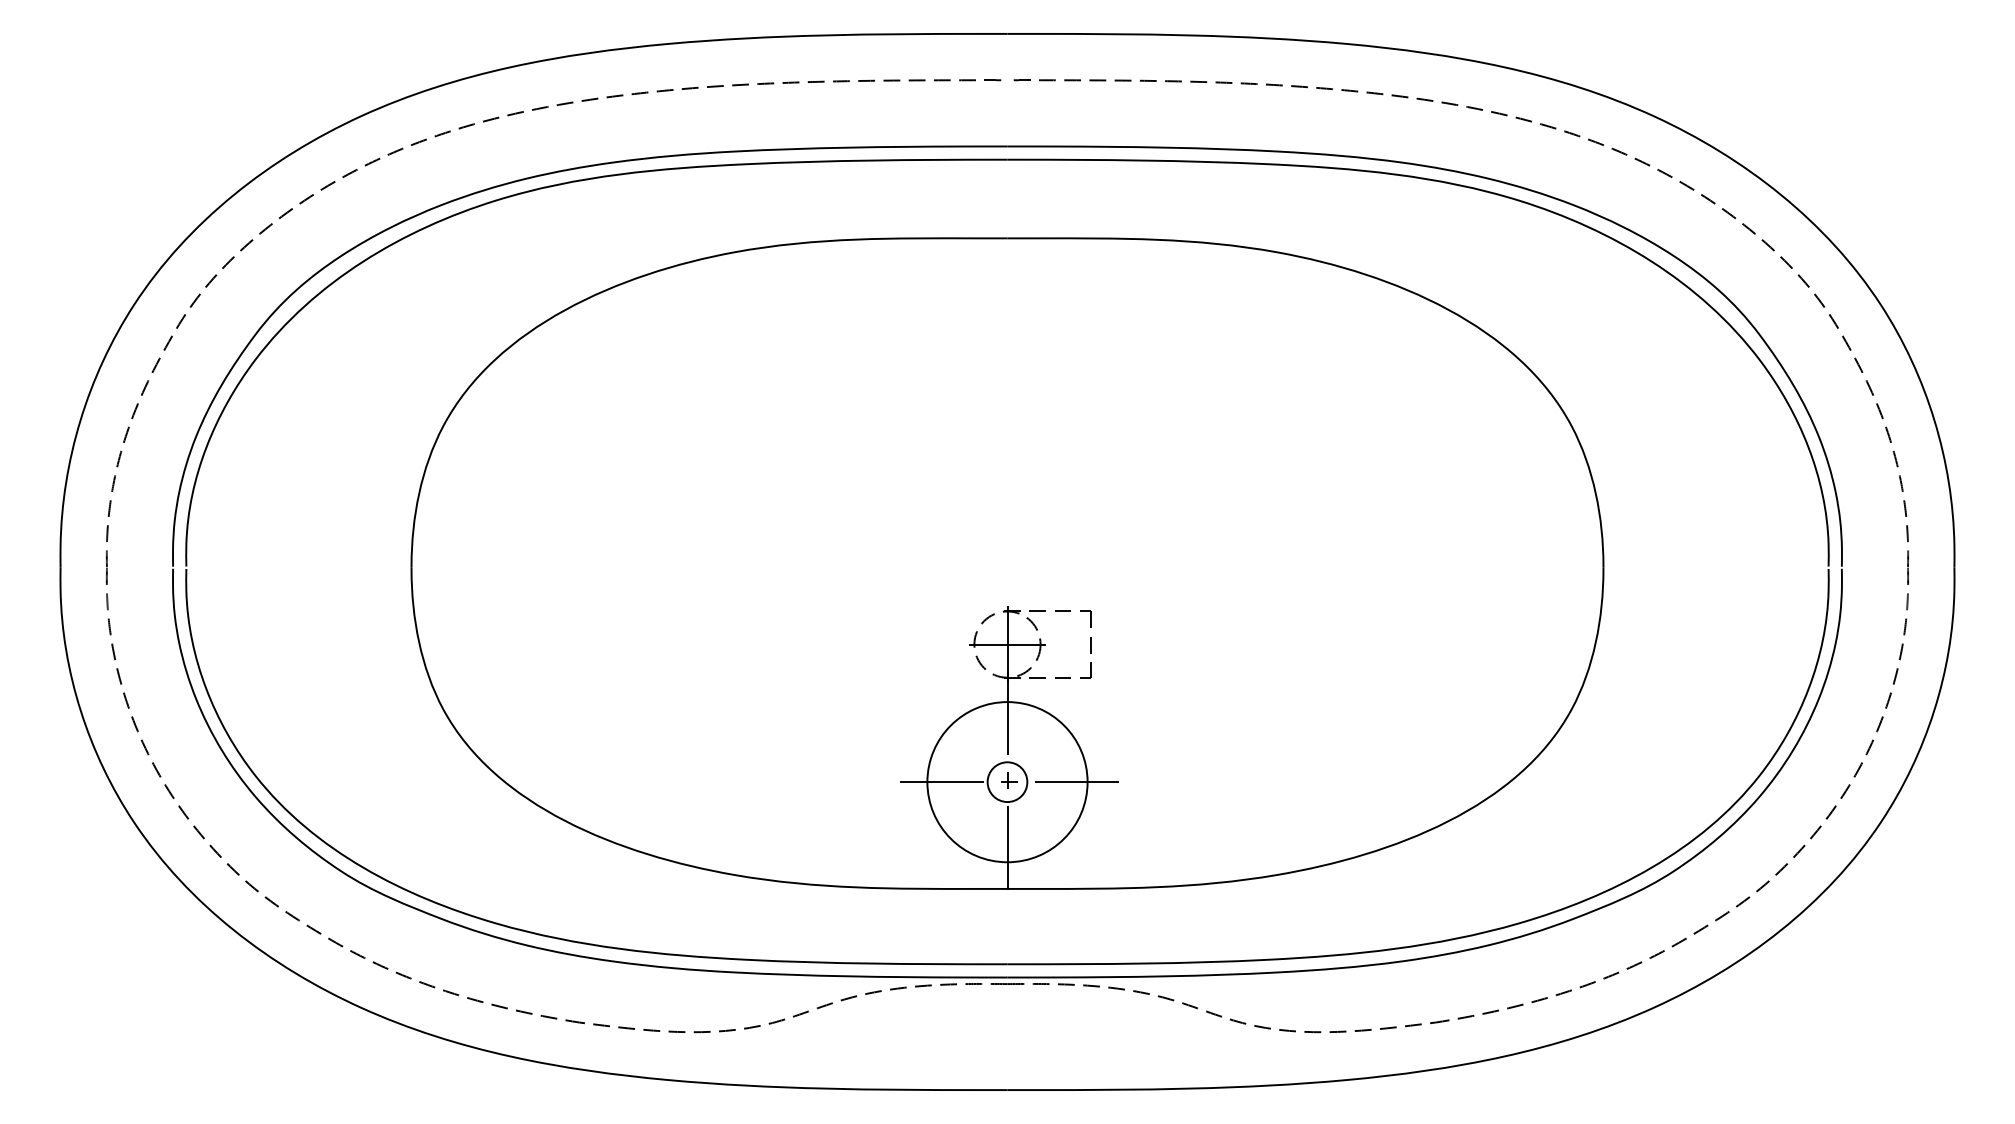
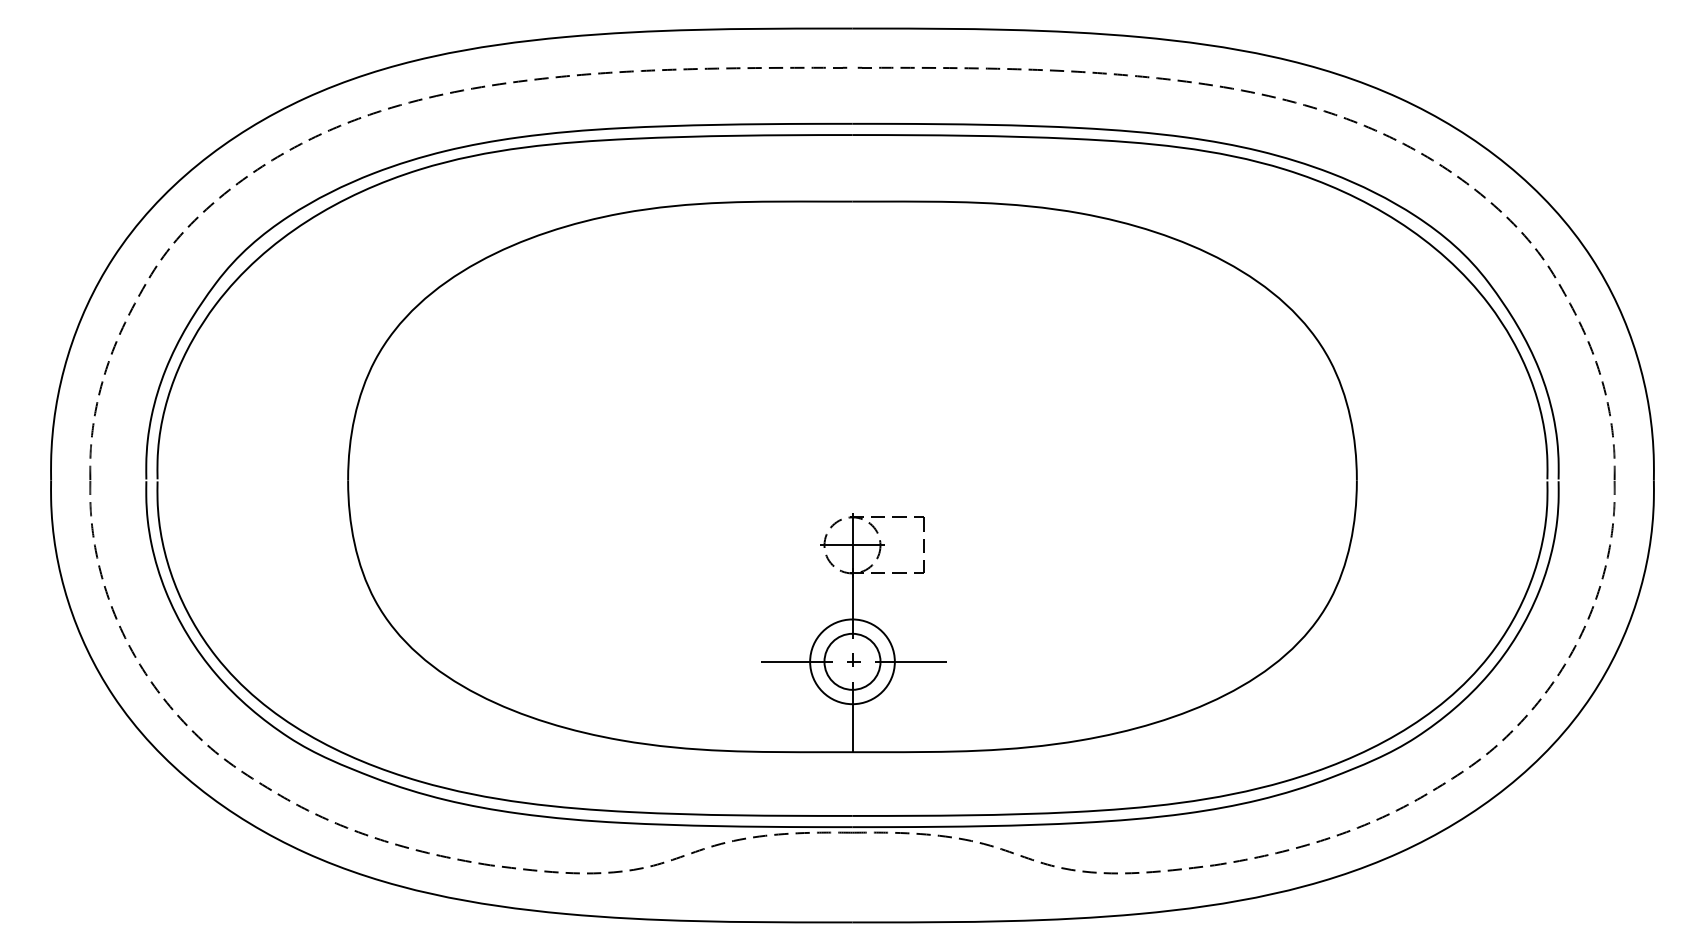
circle: (1007, 782) -> (852, 662), size x0.62
circle: (1007, 782) -> (852, 662), size x1.67

